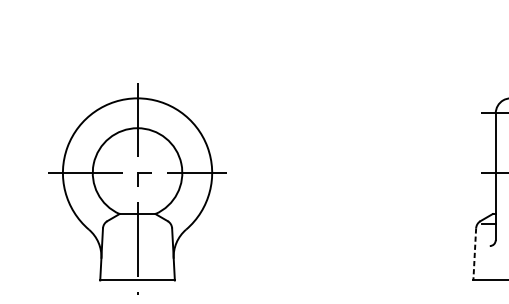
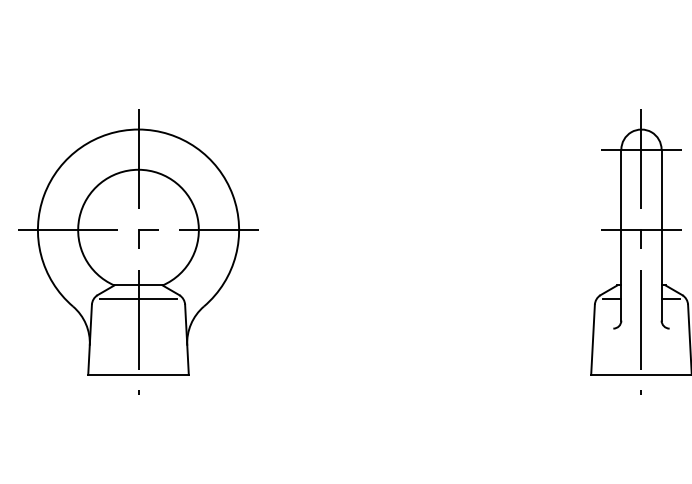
line: (137, 223) -> (138, 298), added
line: (475, 254) -> (593, 340), dashed -> solid

